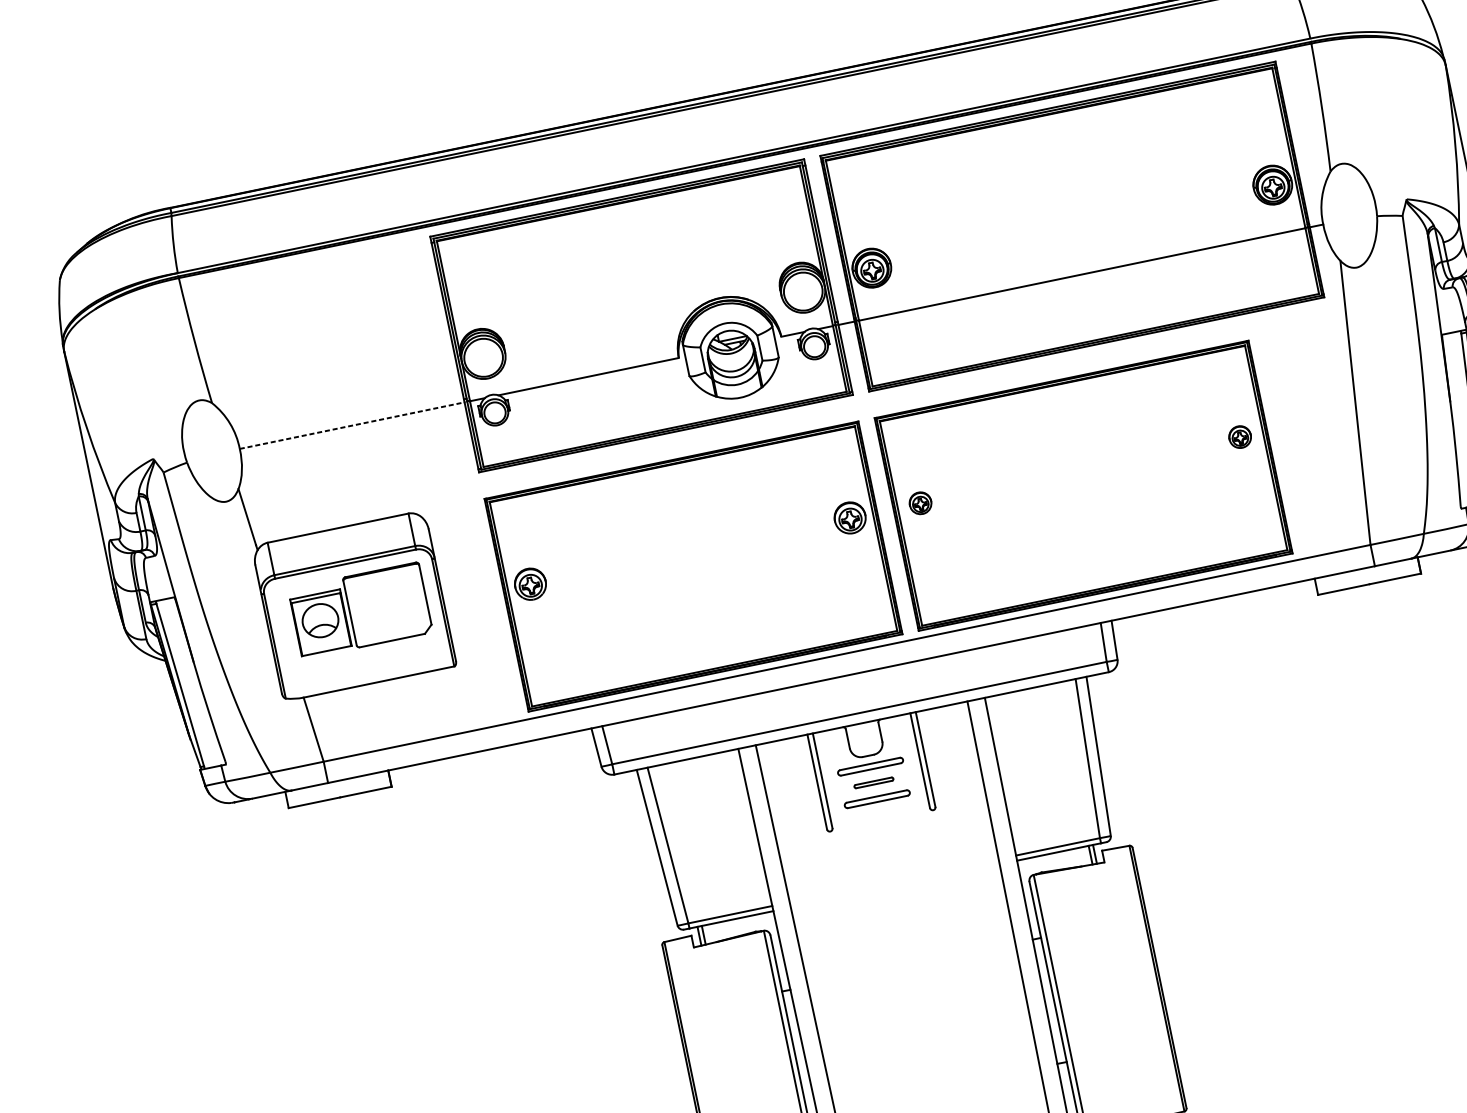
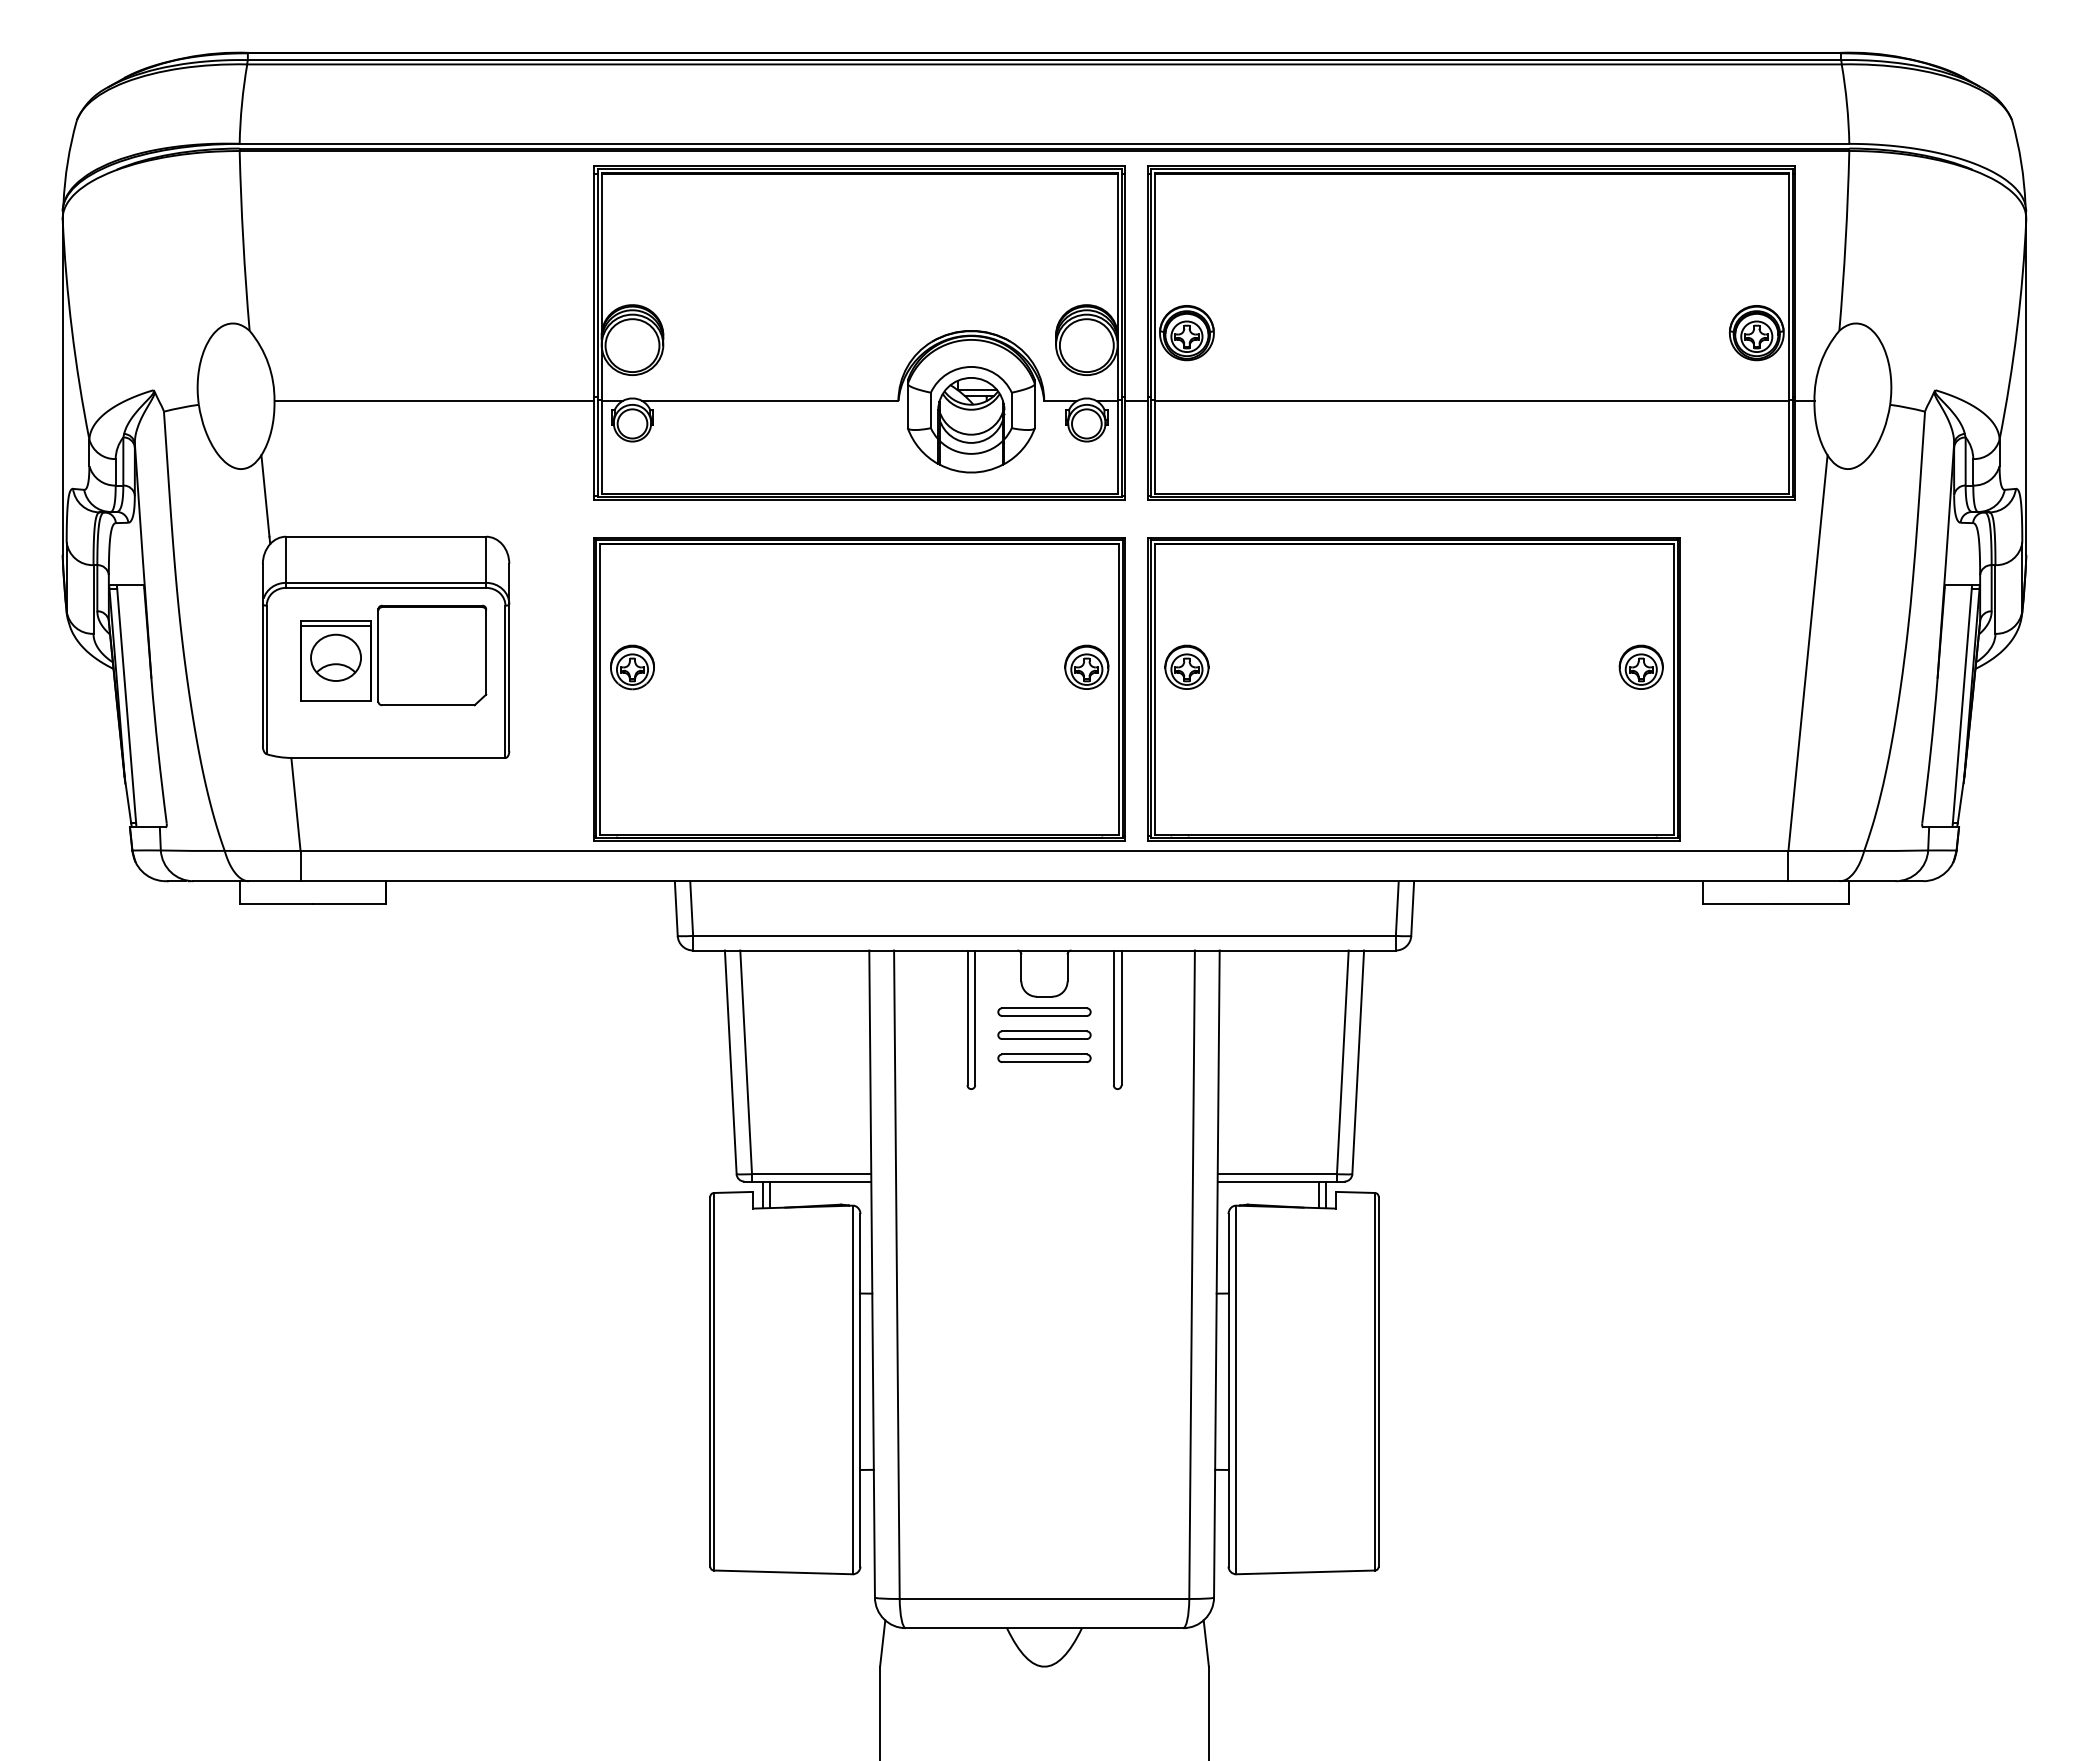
line: (352, 425) -> (434, 400), dashed -> solid
part: (1239, 436) -> (1640, 666), size x1.43
part: (920, 502) -> (1186, 666), size x1.43
part: (873, 782) -> (1044, 1034), size x1.67

